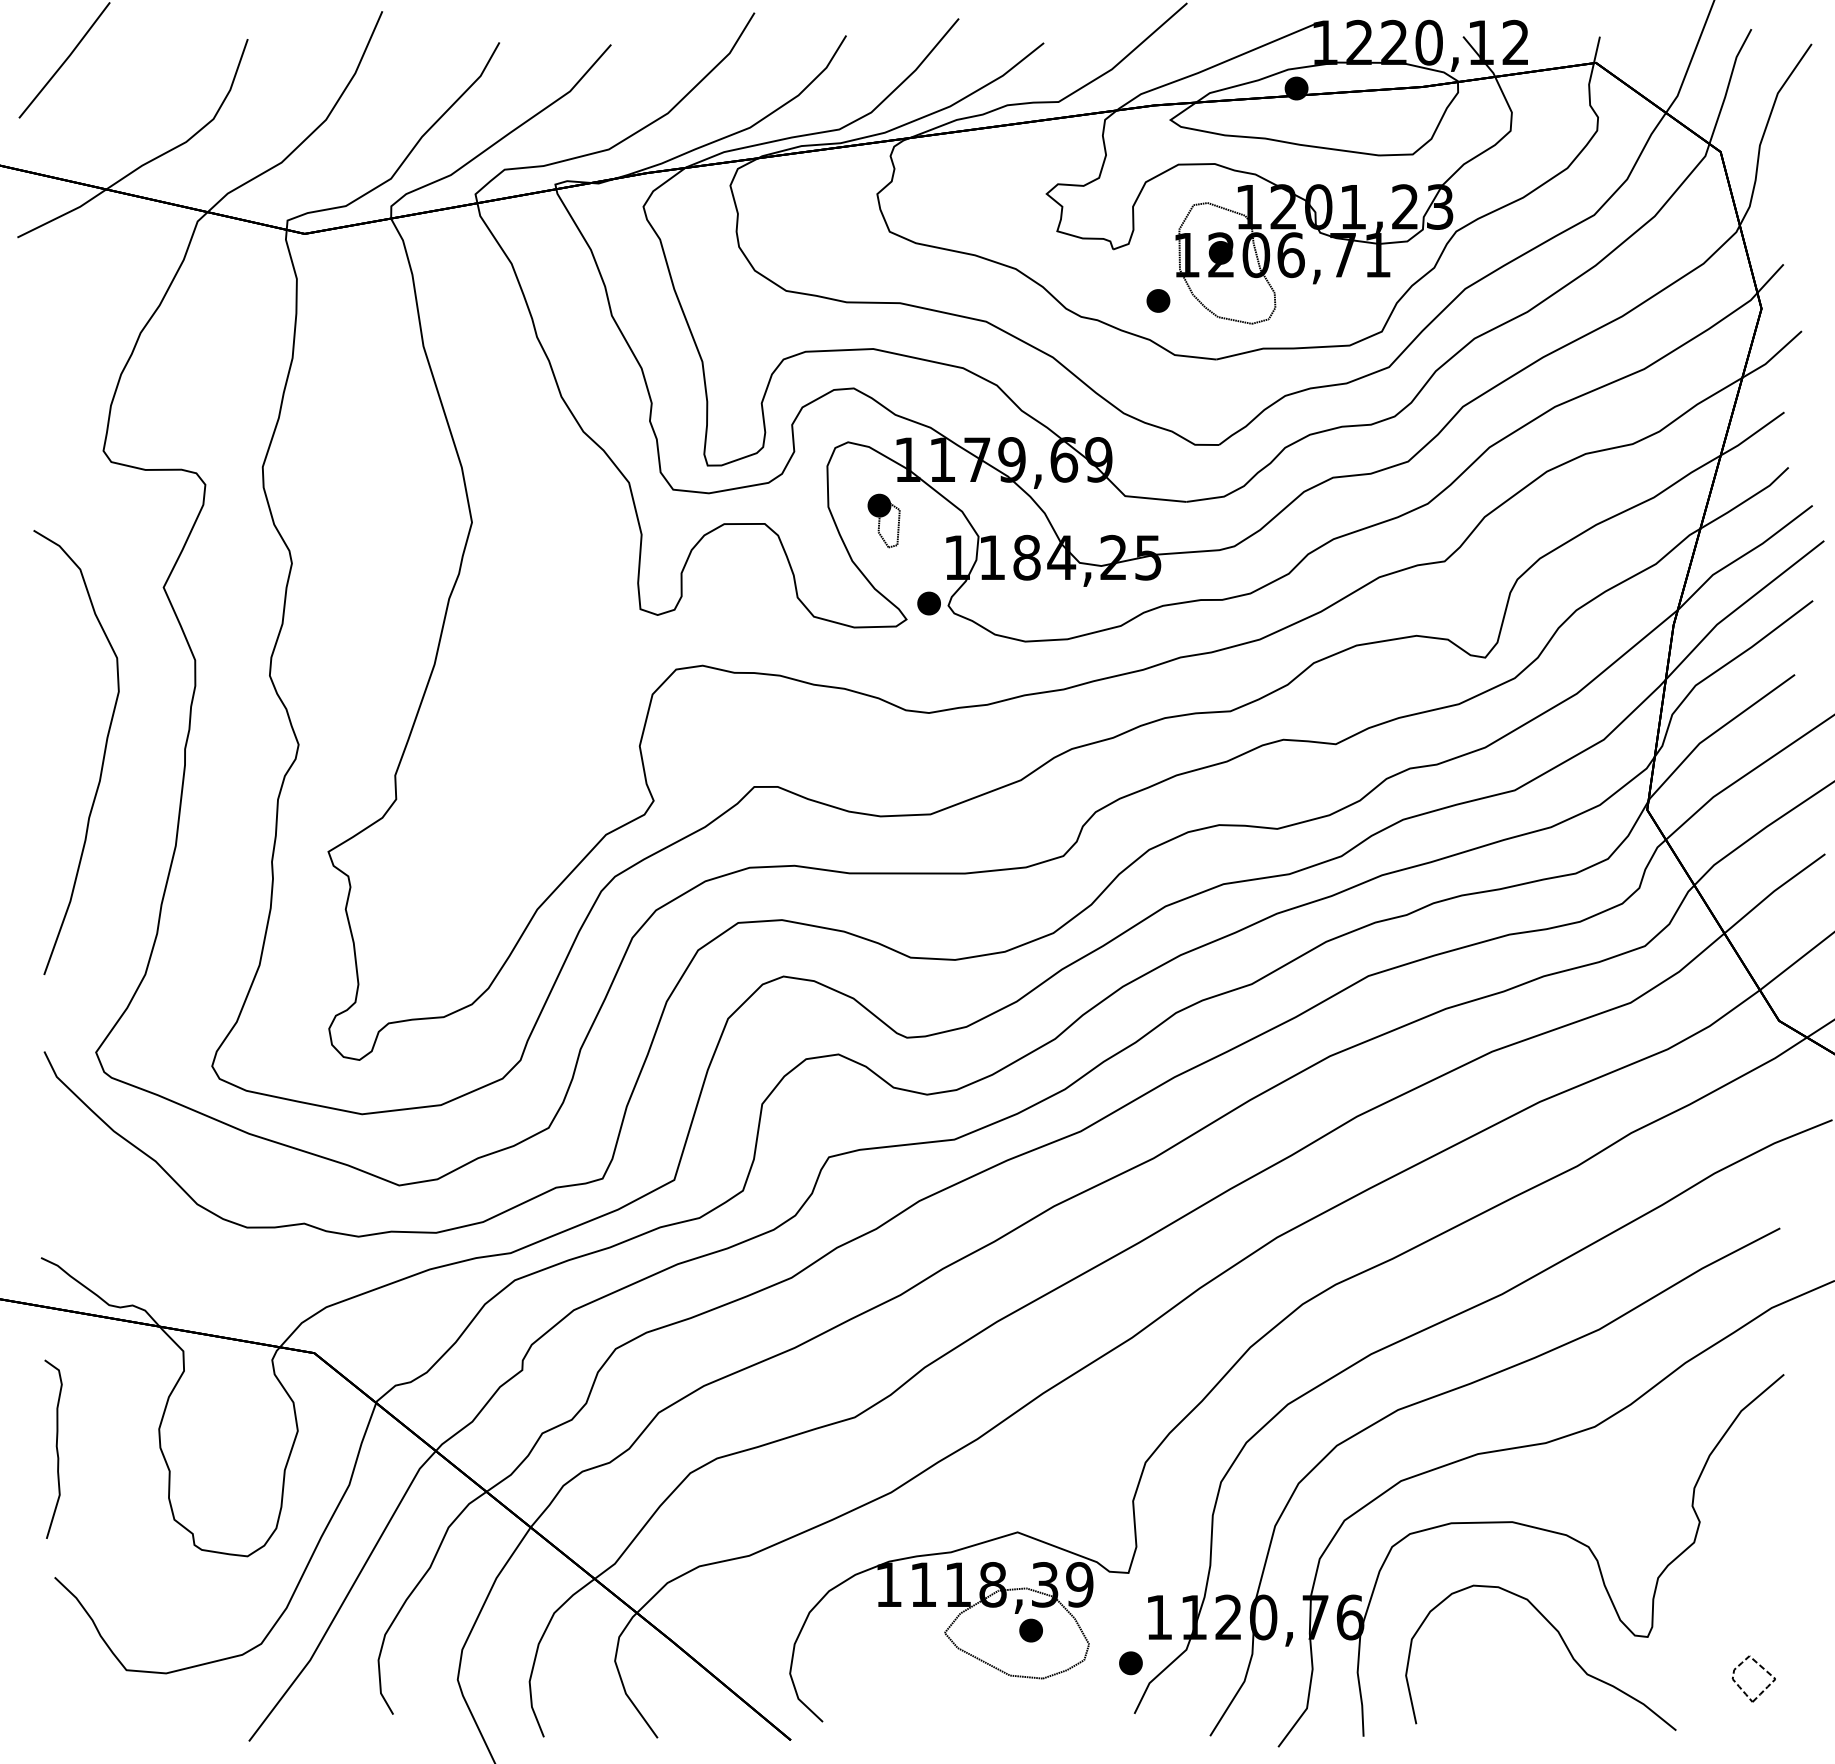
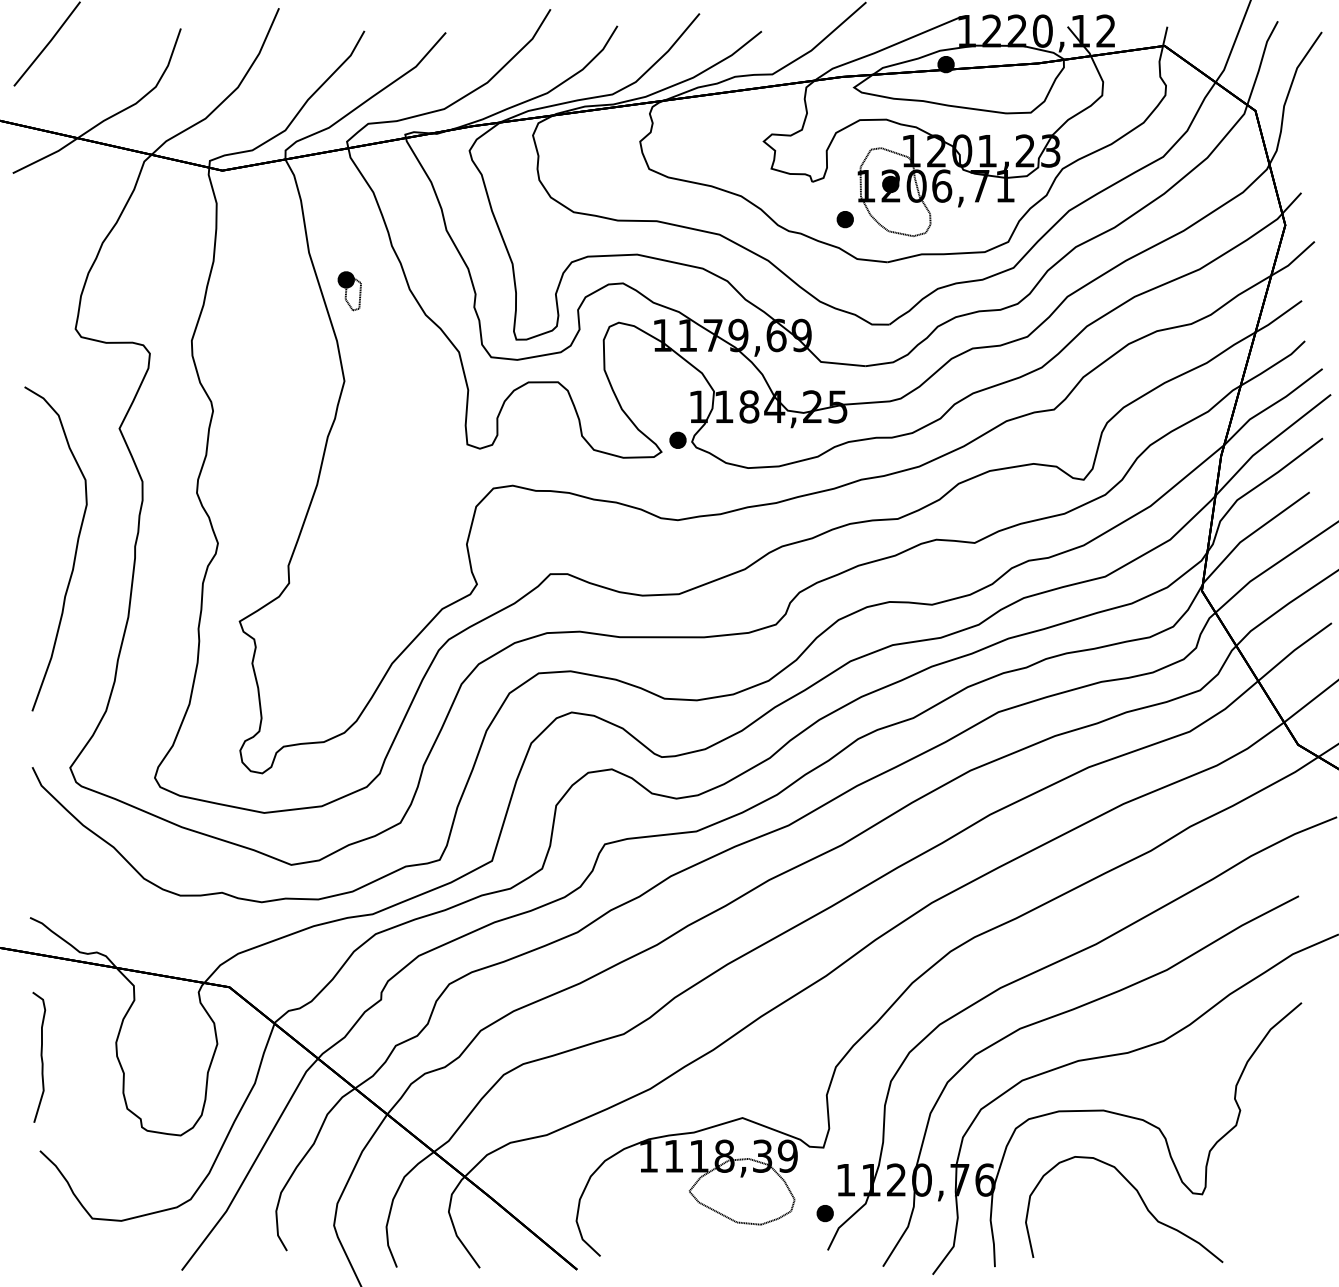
part: (883, 520) -> (349, 290), moved
part: (1030, 1630) -> (751, 1189), removed
part: (1761, 1668) -> (1285, 1217), removed

